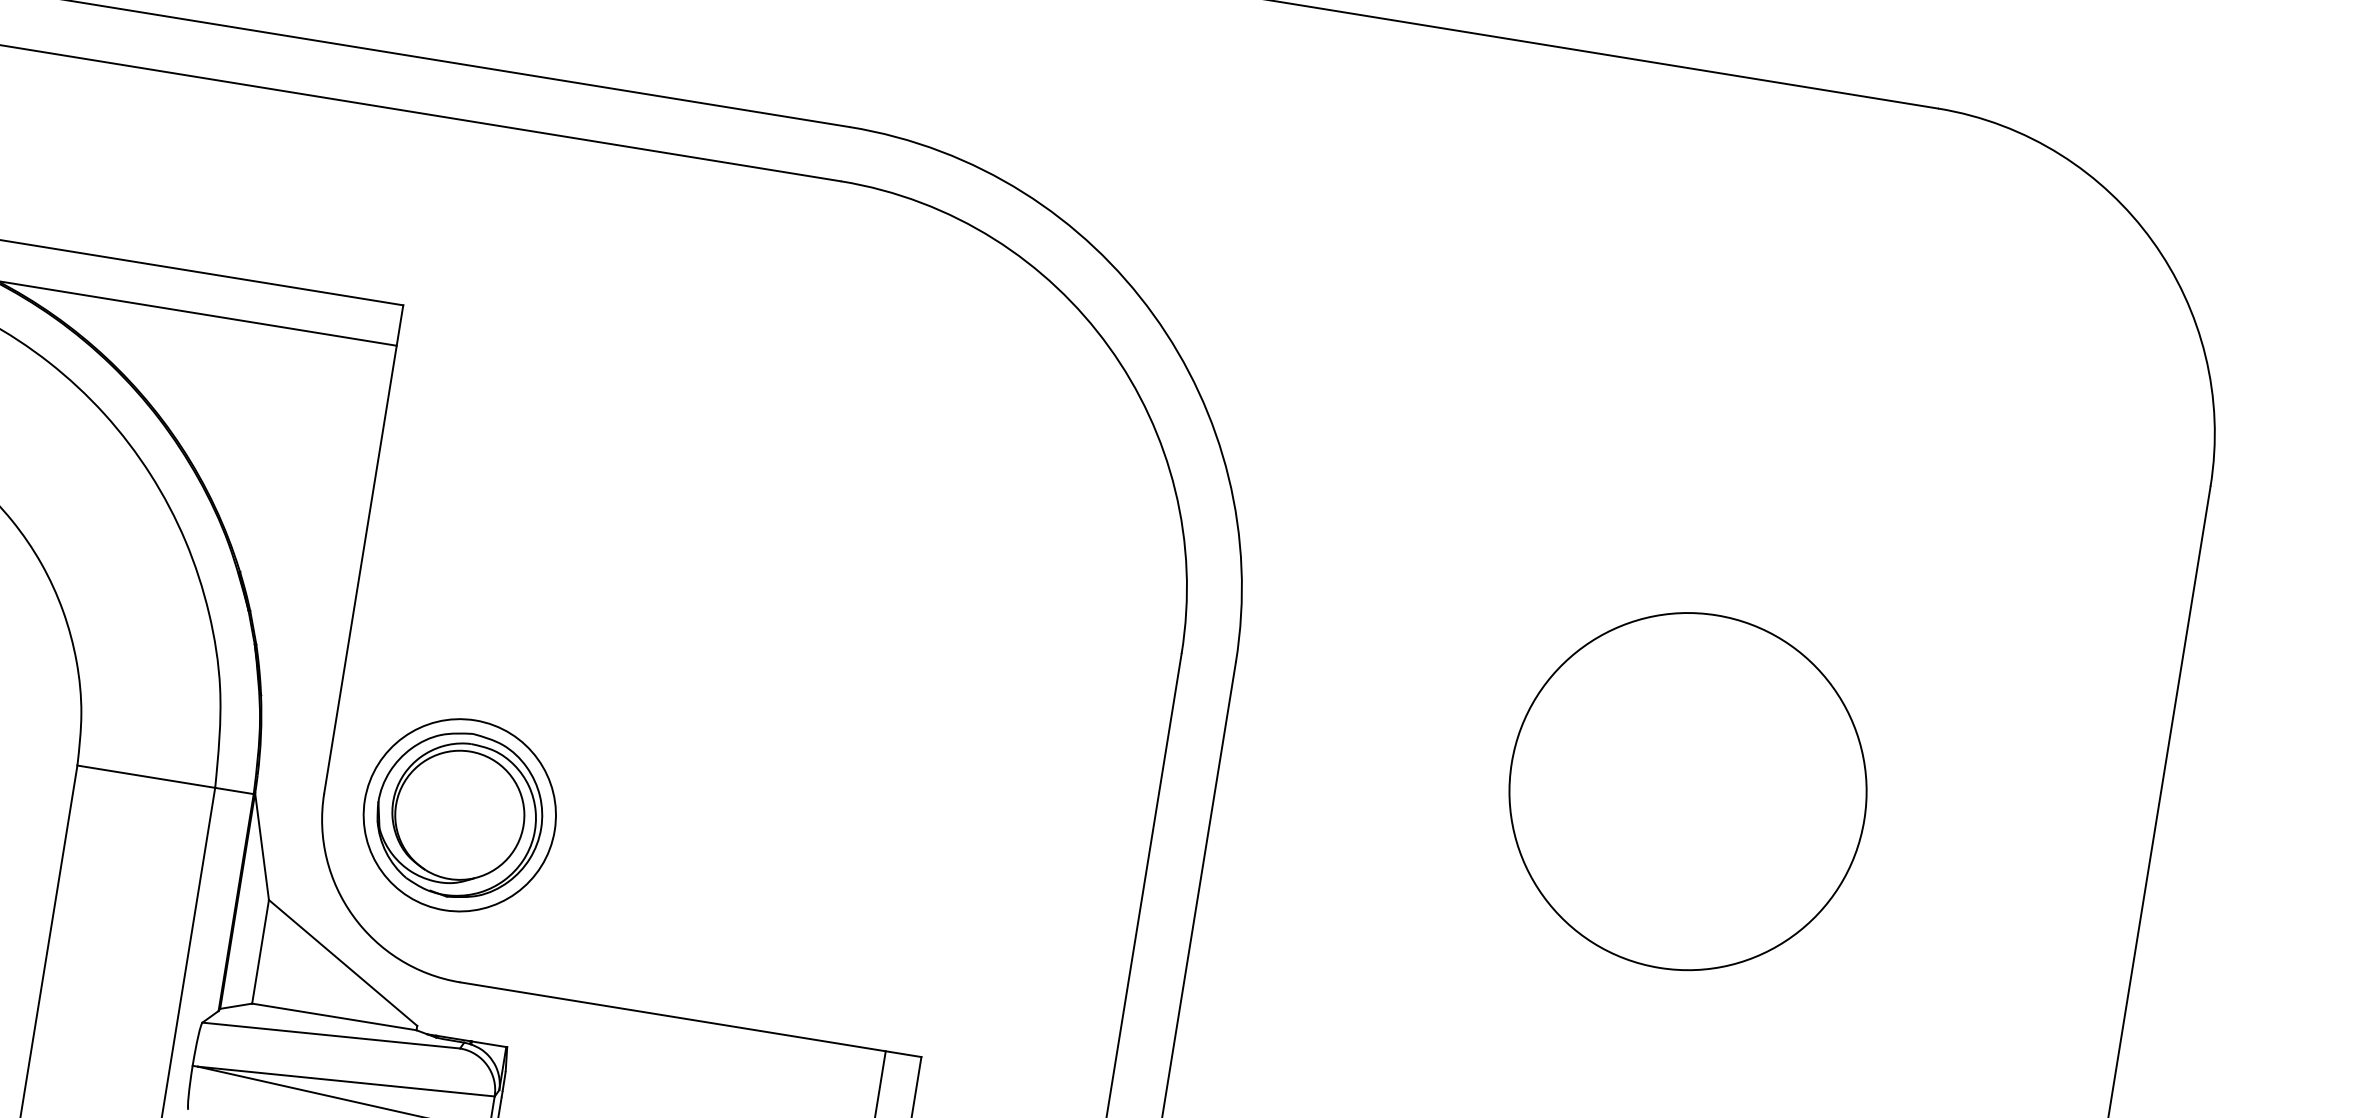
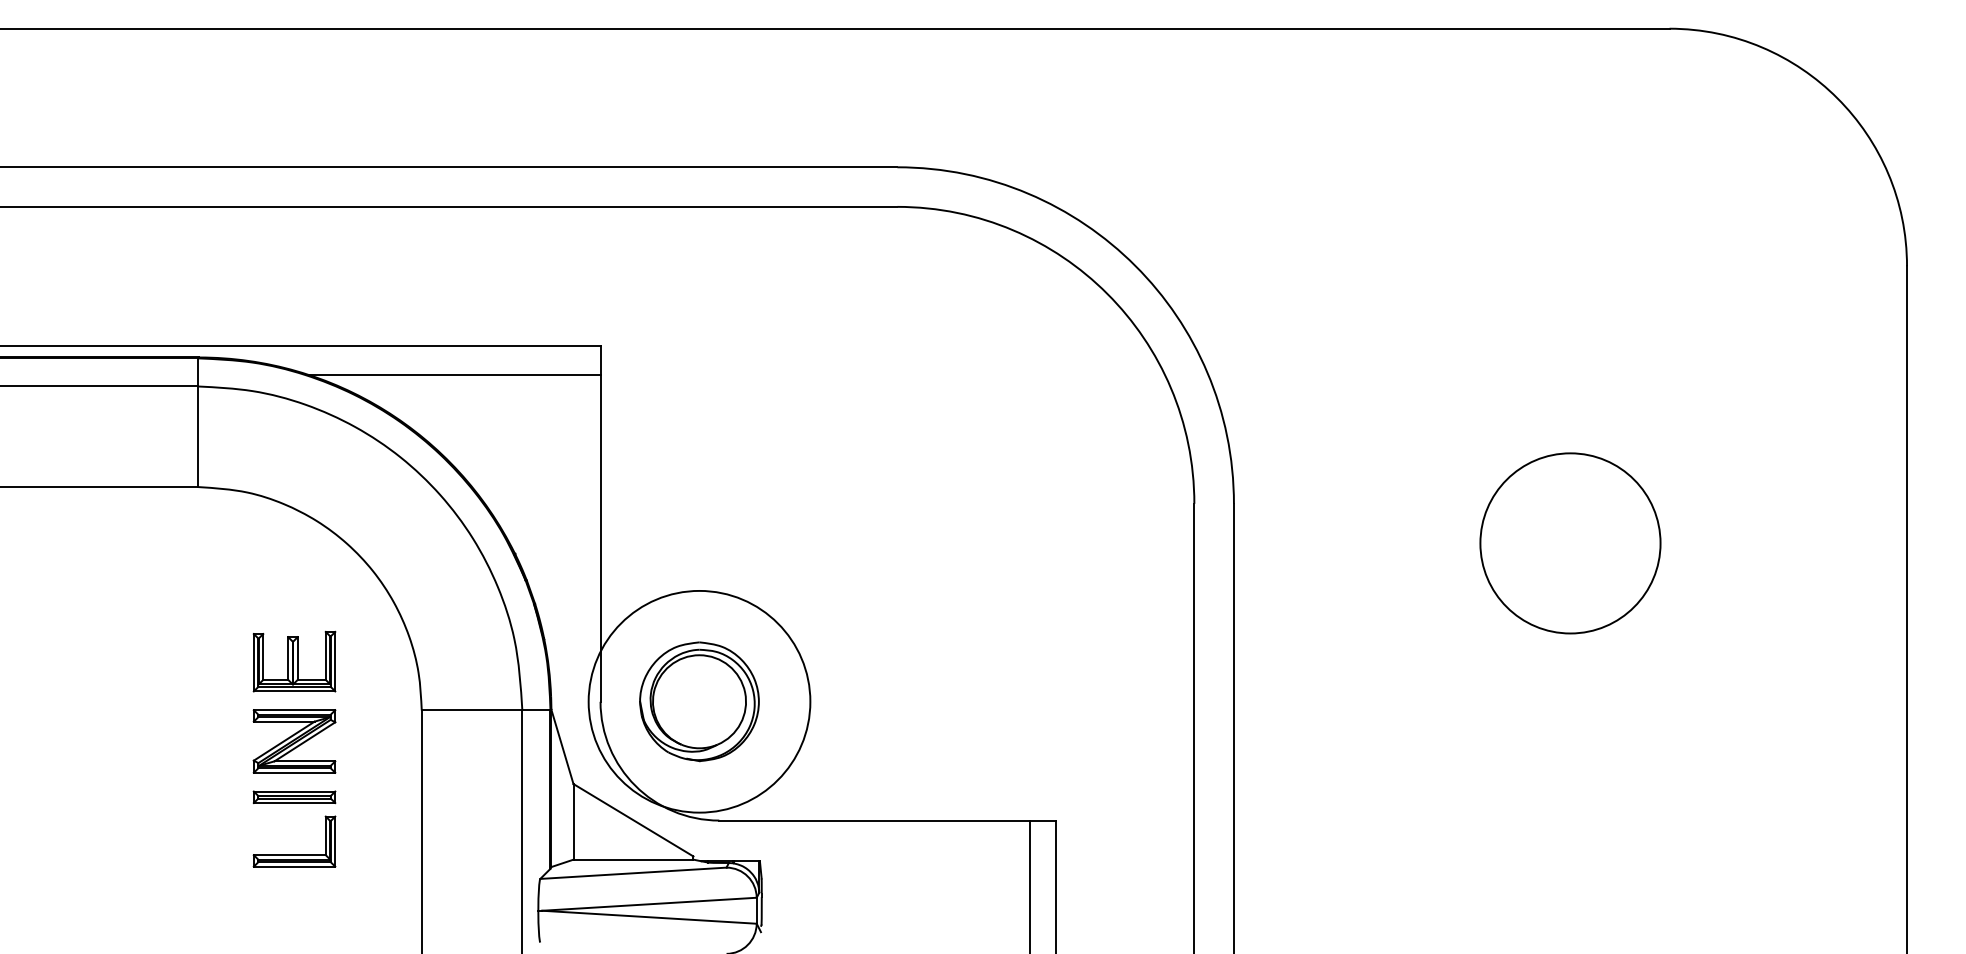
circle: (1688, 791) -> (1570, 543), size x0.7
circle: (459, 814) -> (699, 701), size x1.6

